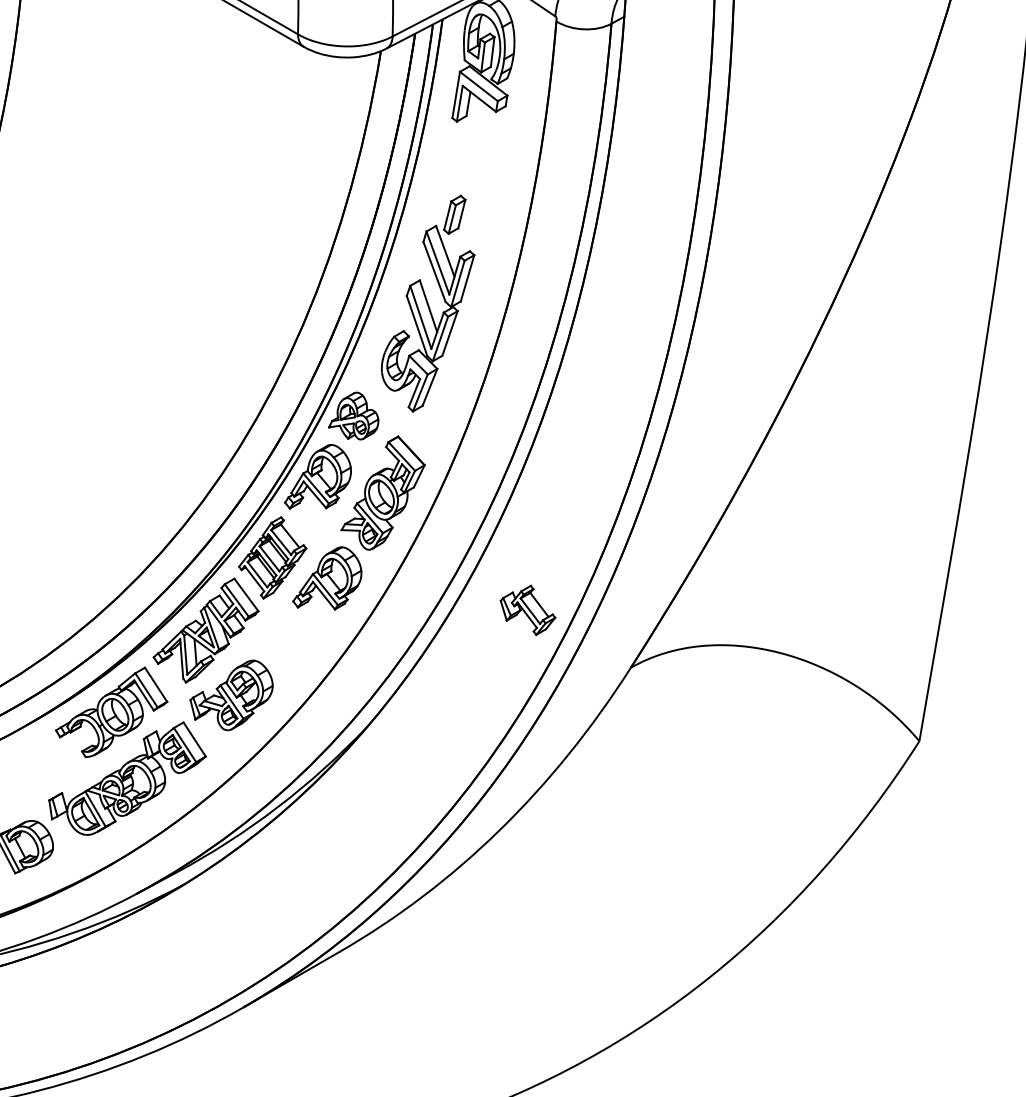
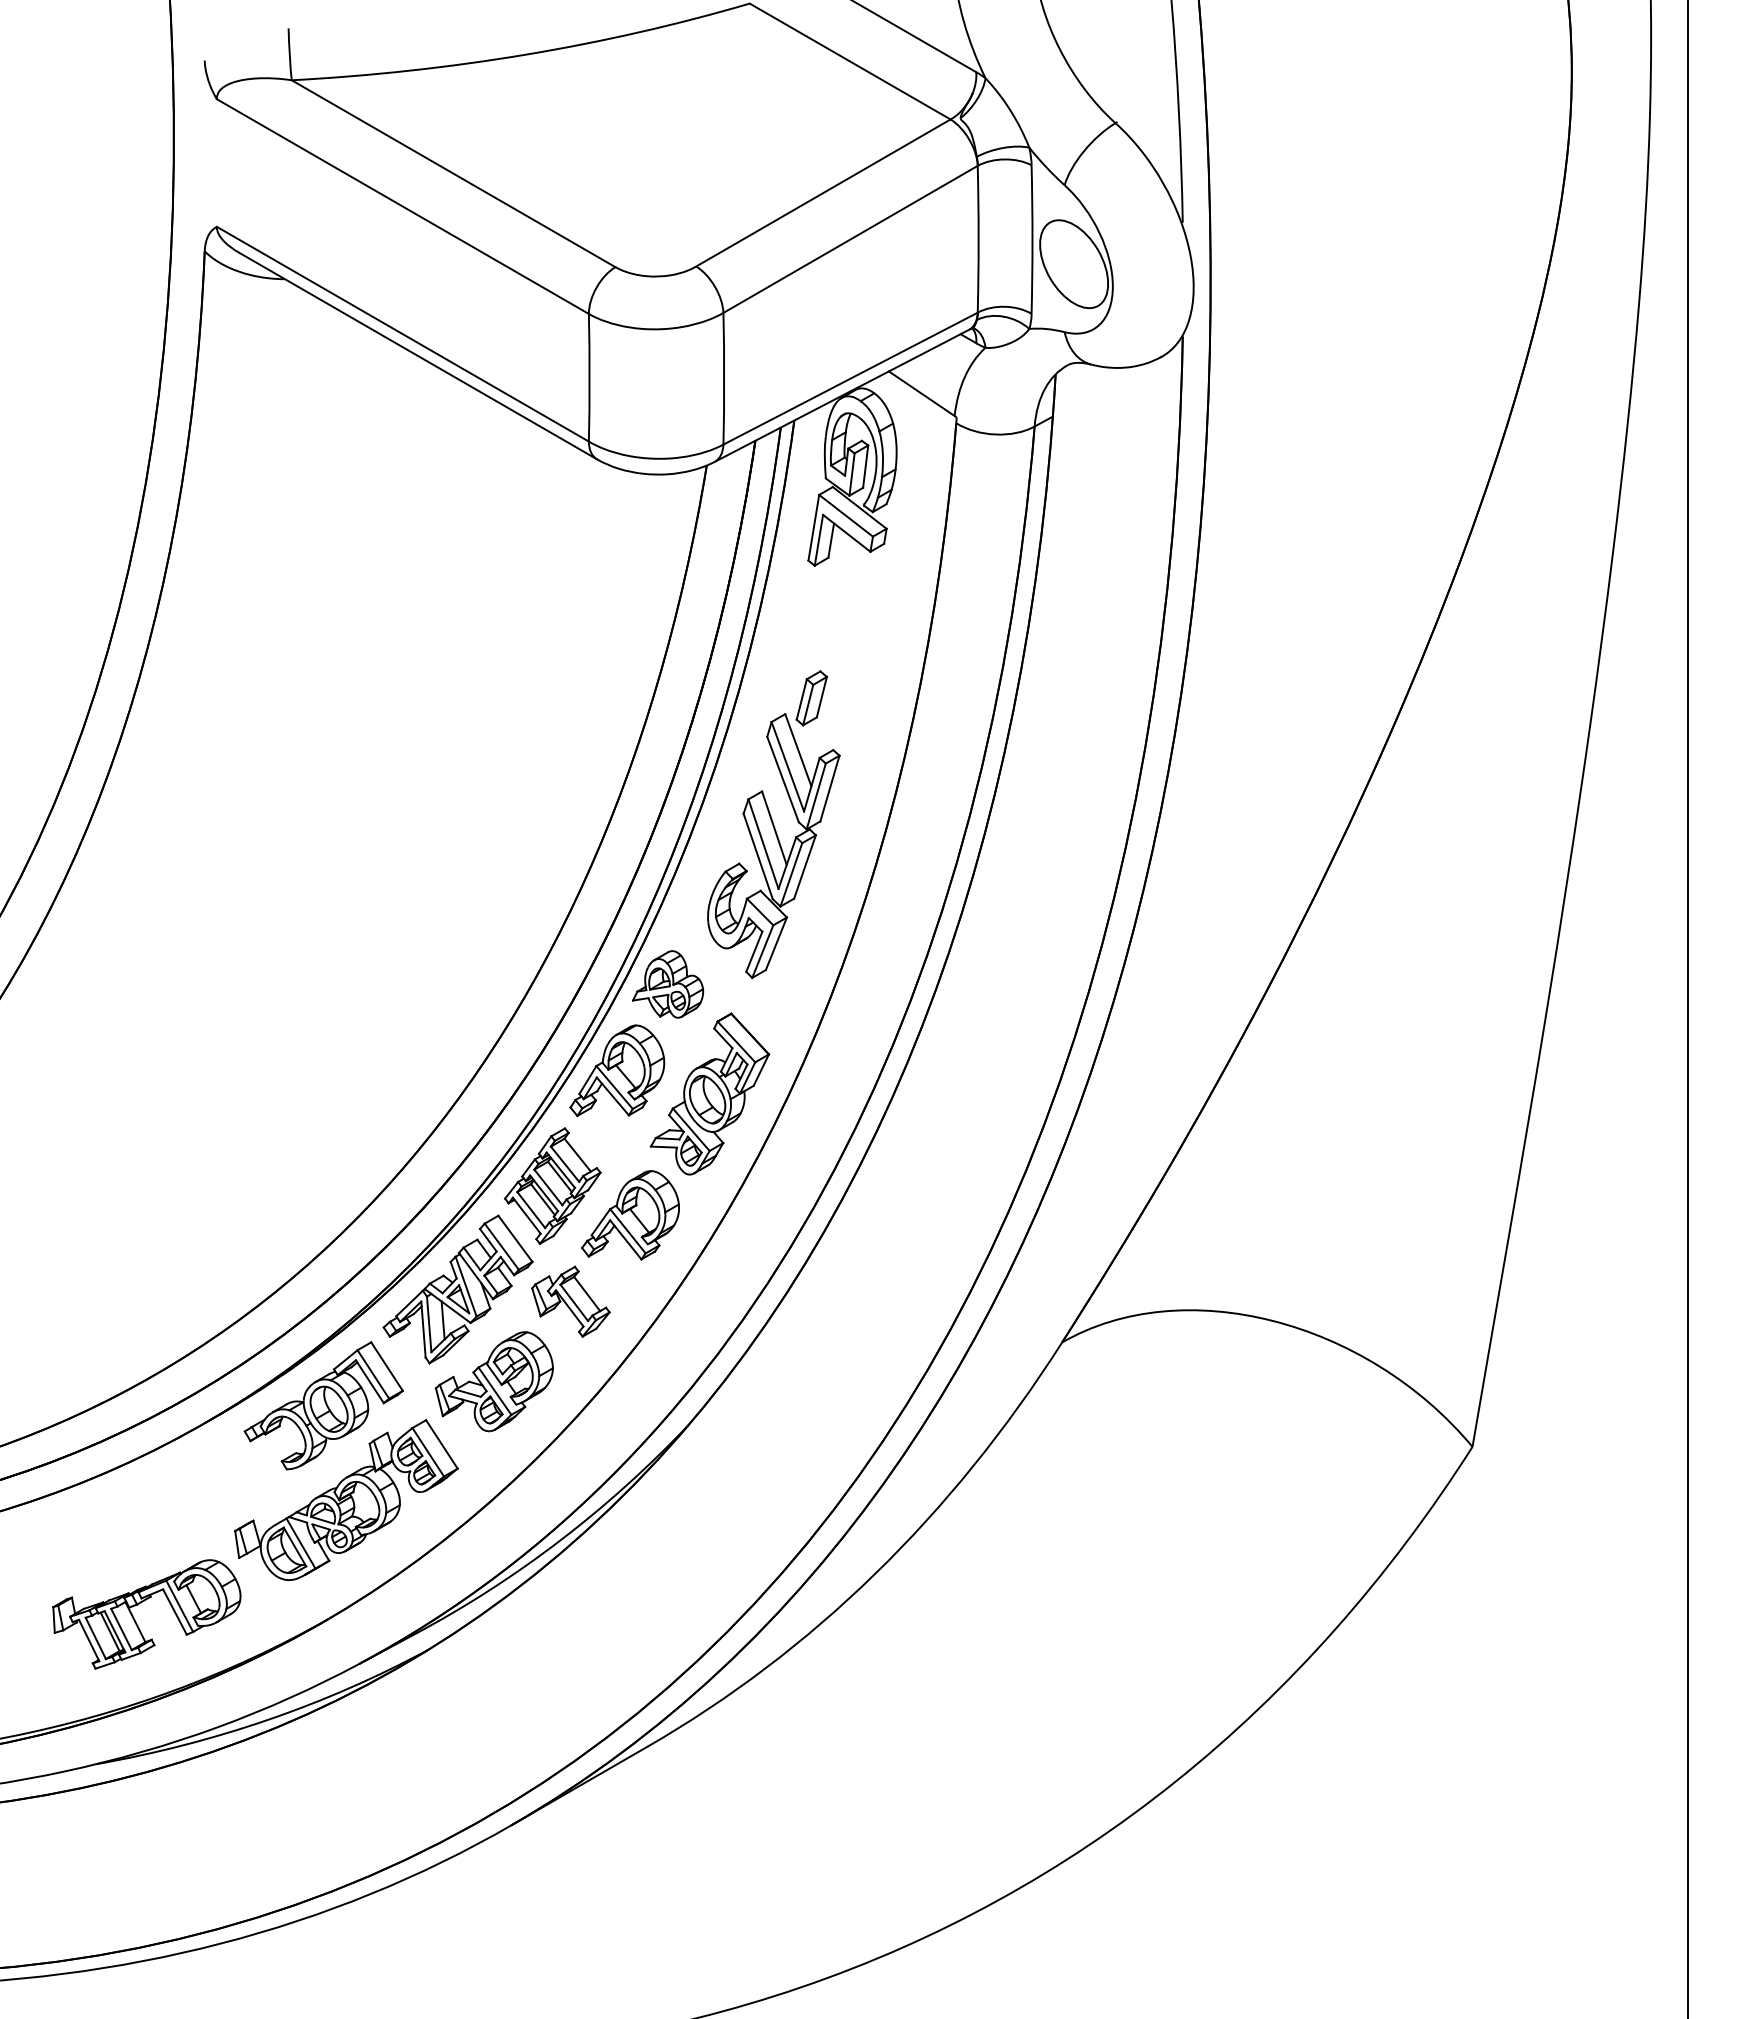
part: (527, 610) -> (570, 1301), moved

